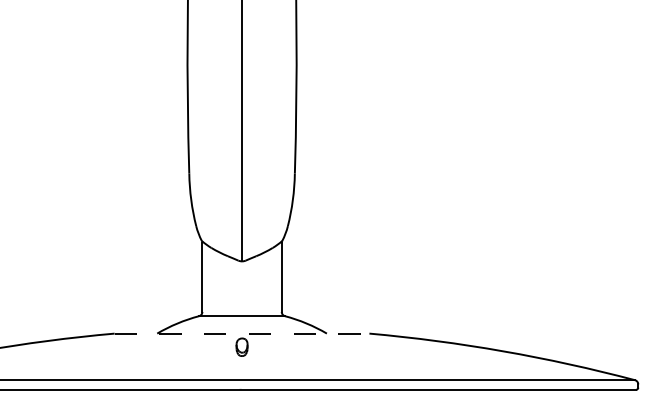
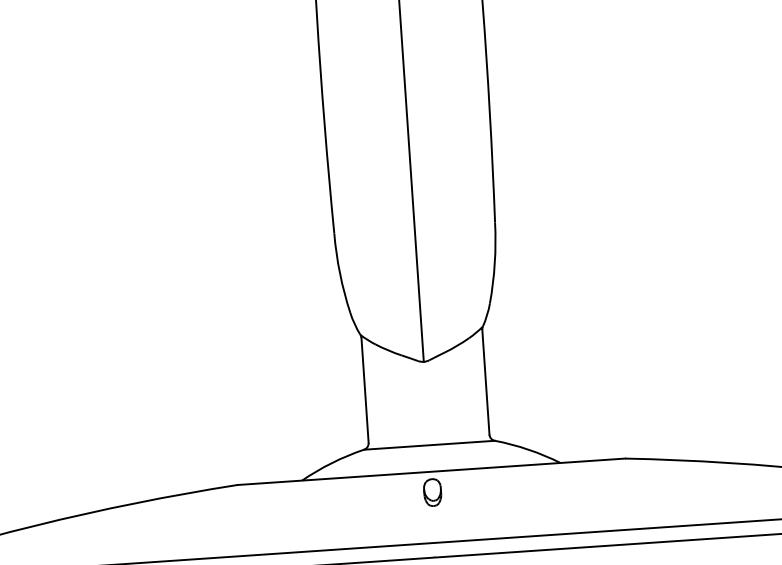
line: (242, 333) -> (431, 471), dashed -> solid

